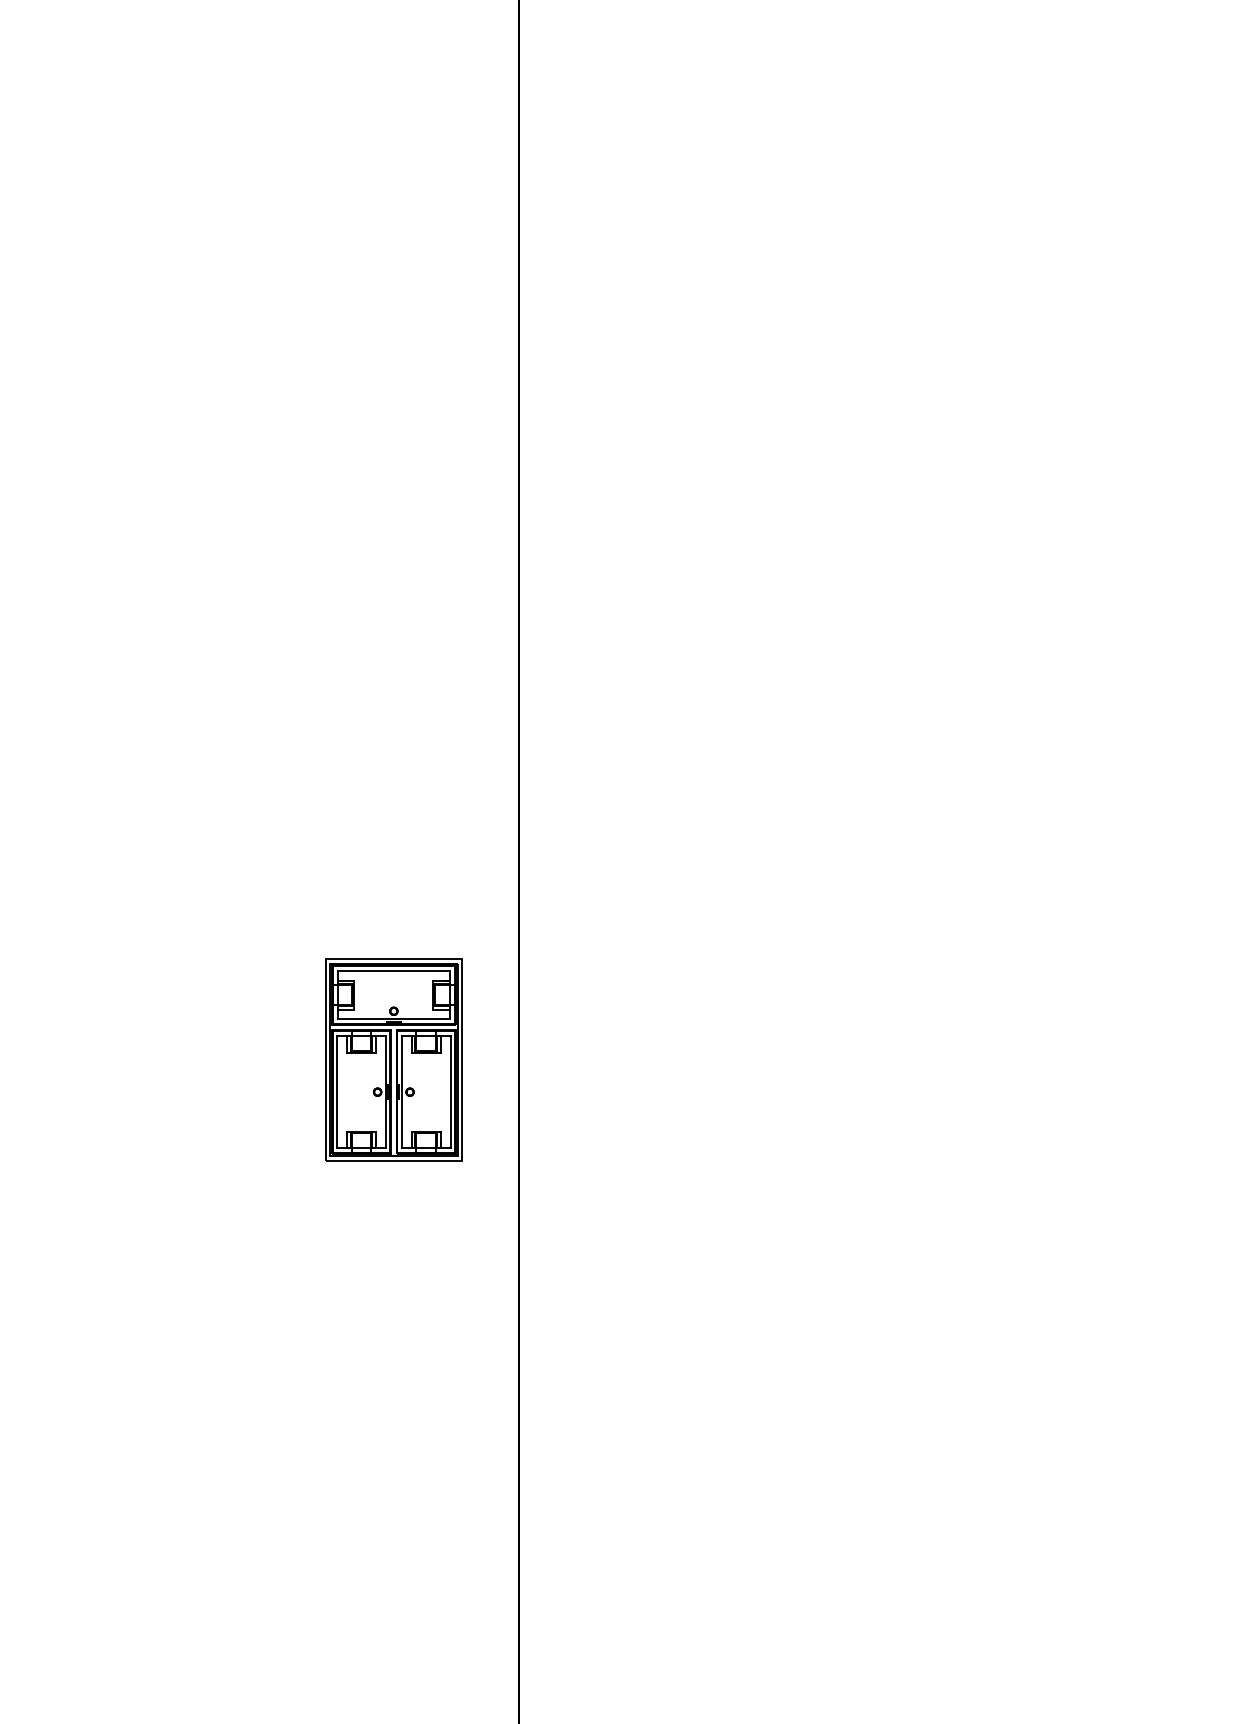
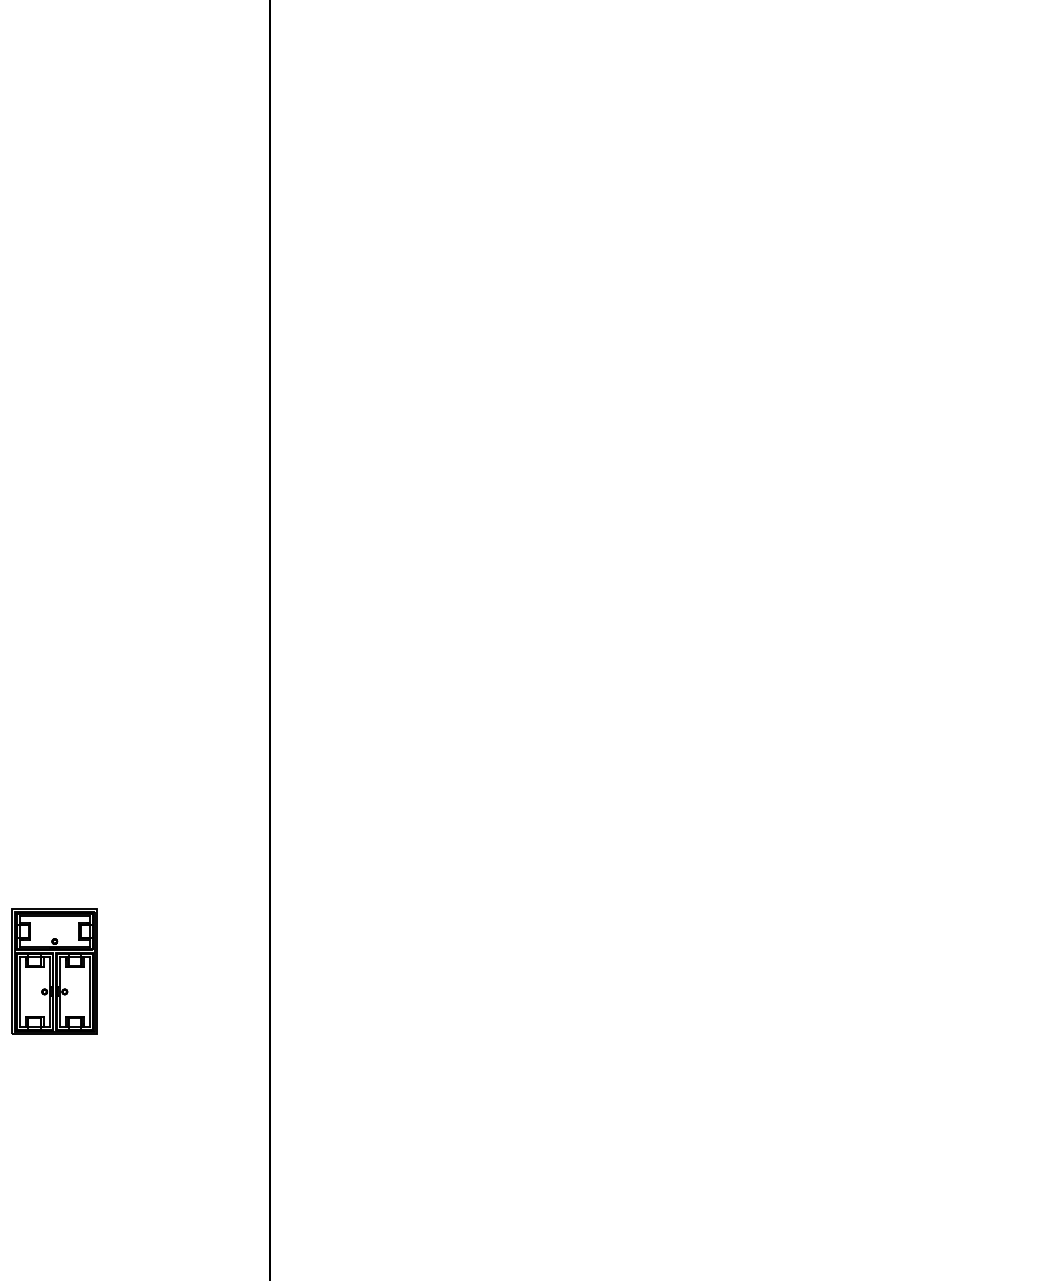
part: (393, 1059) -> (54, 971), moved

